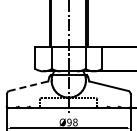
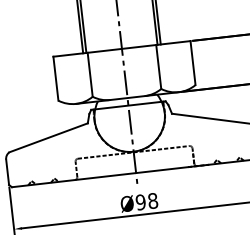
line: (28, 86) -> (48, 138), dashed -> solid

